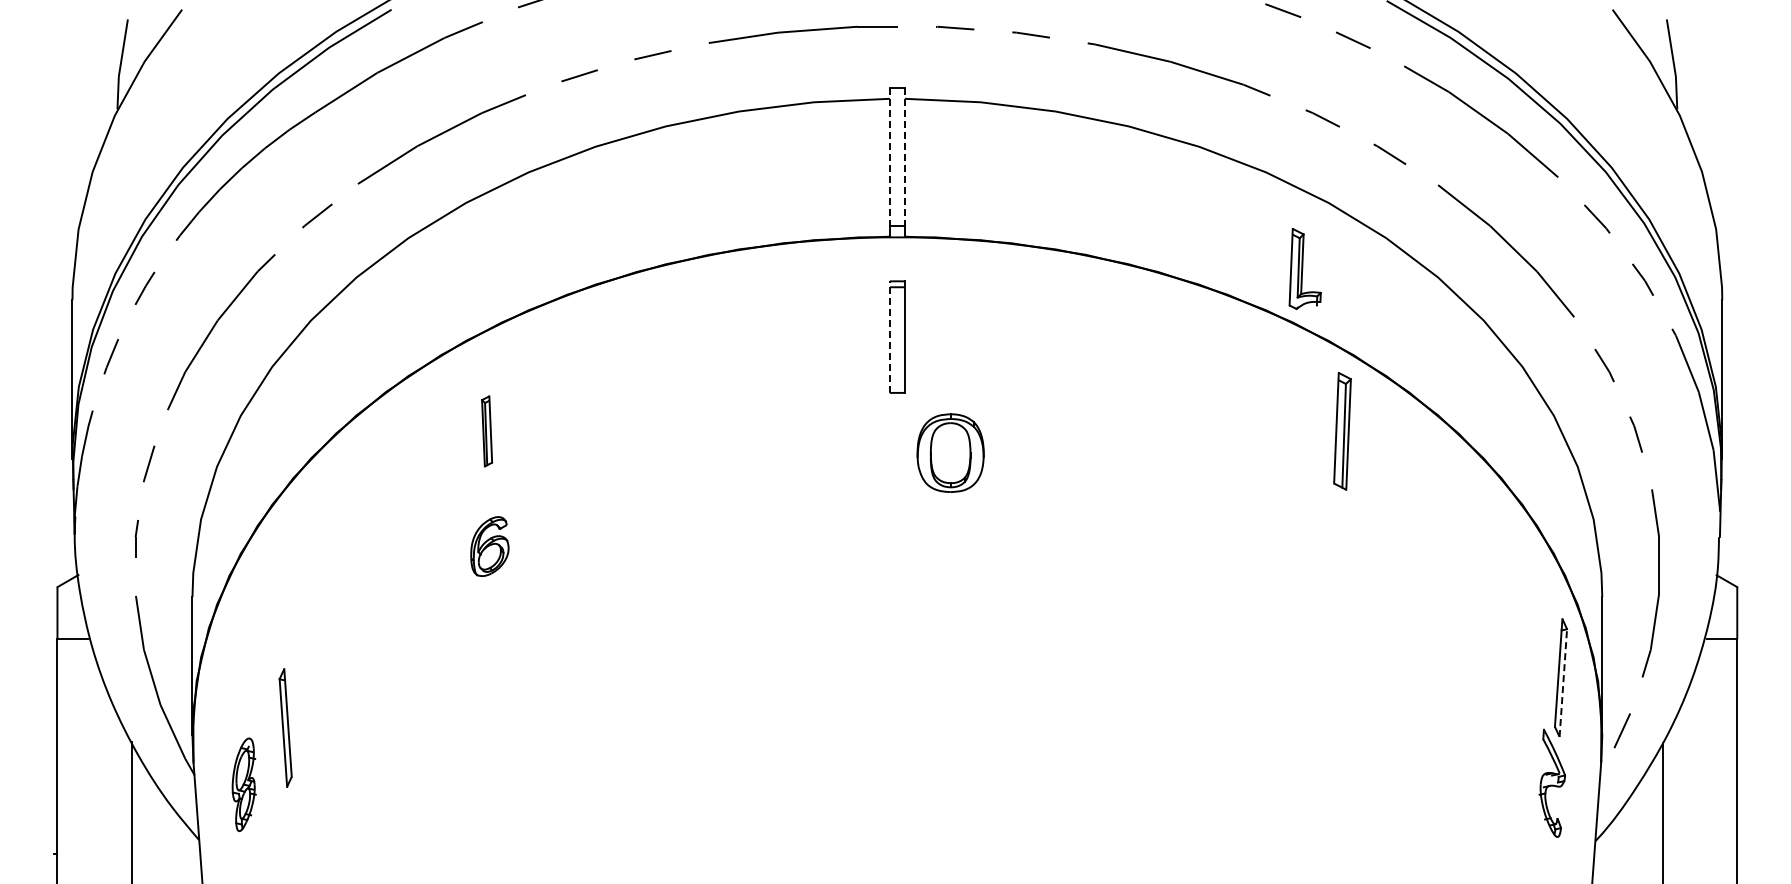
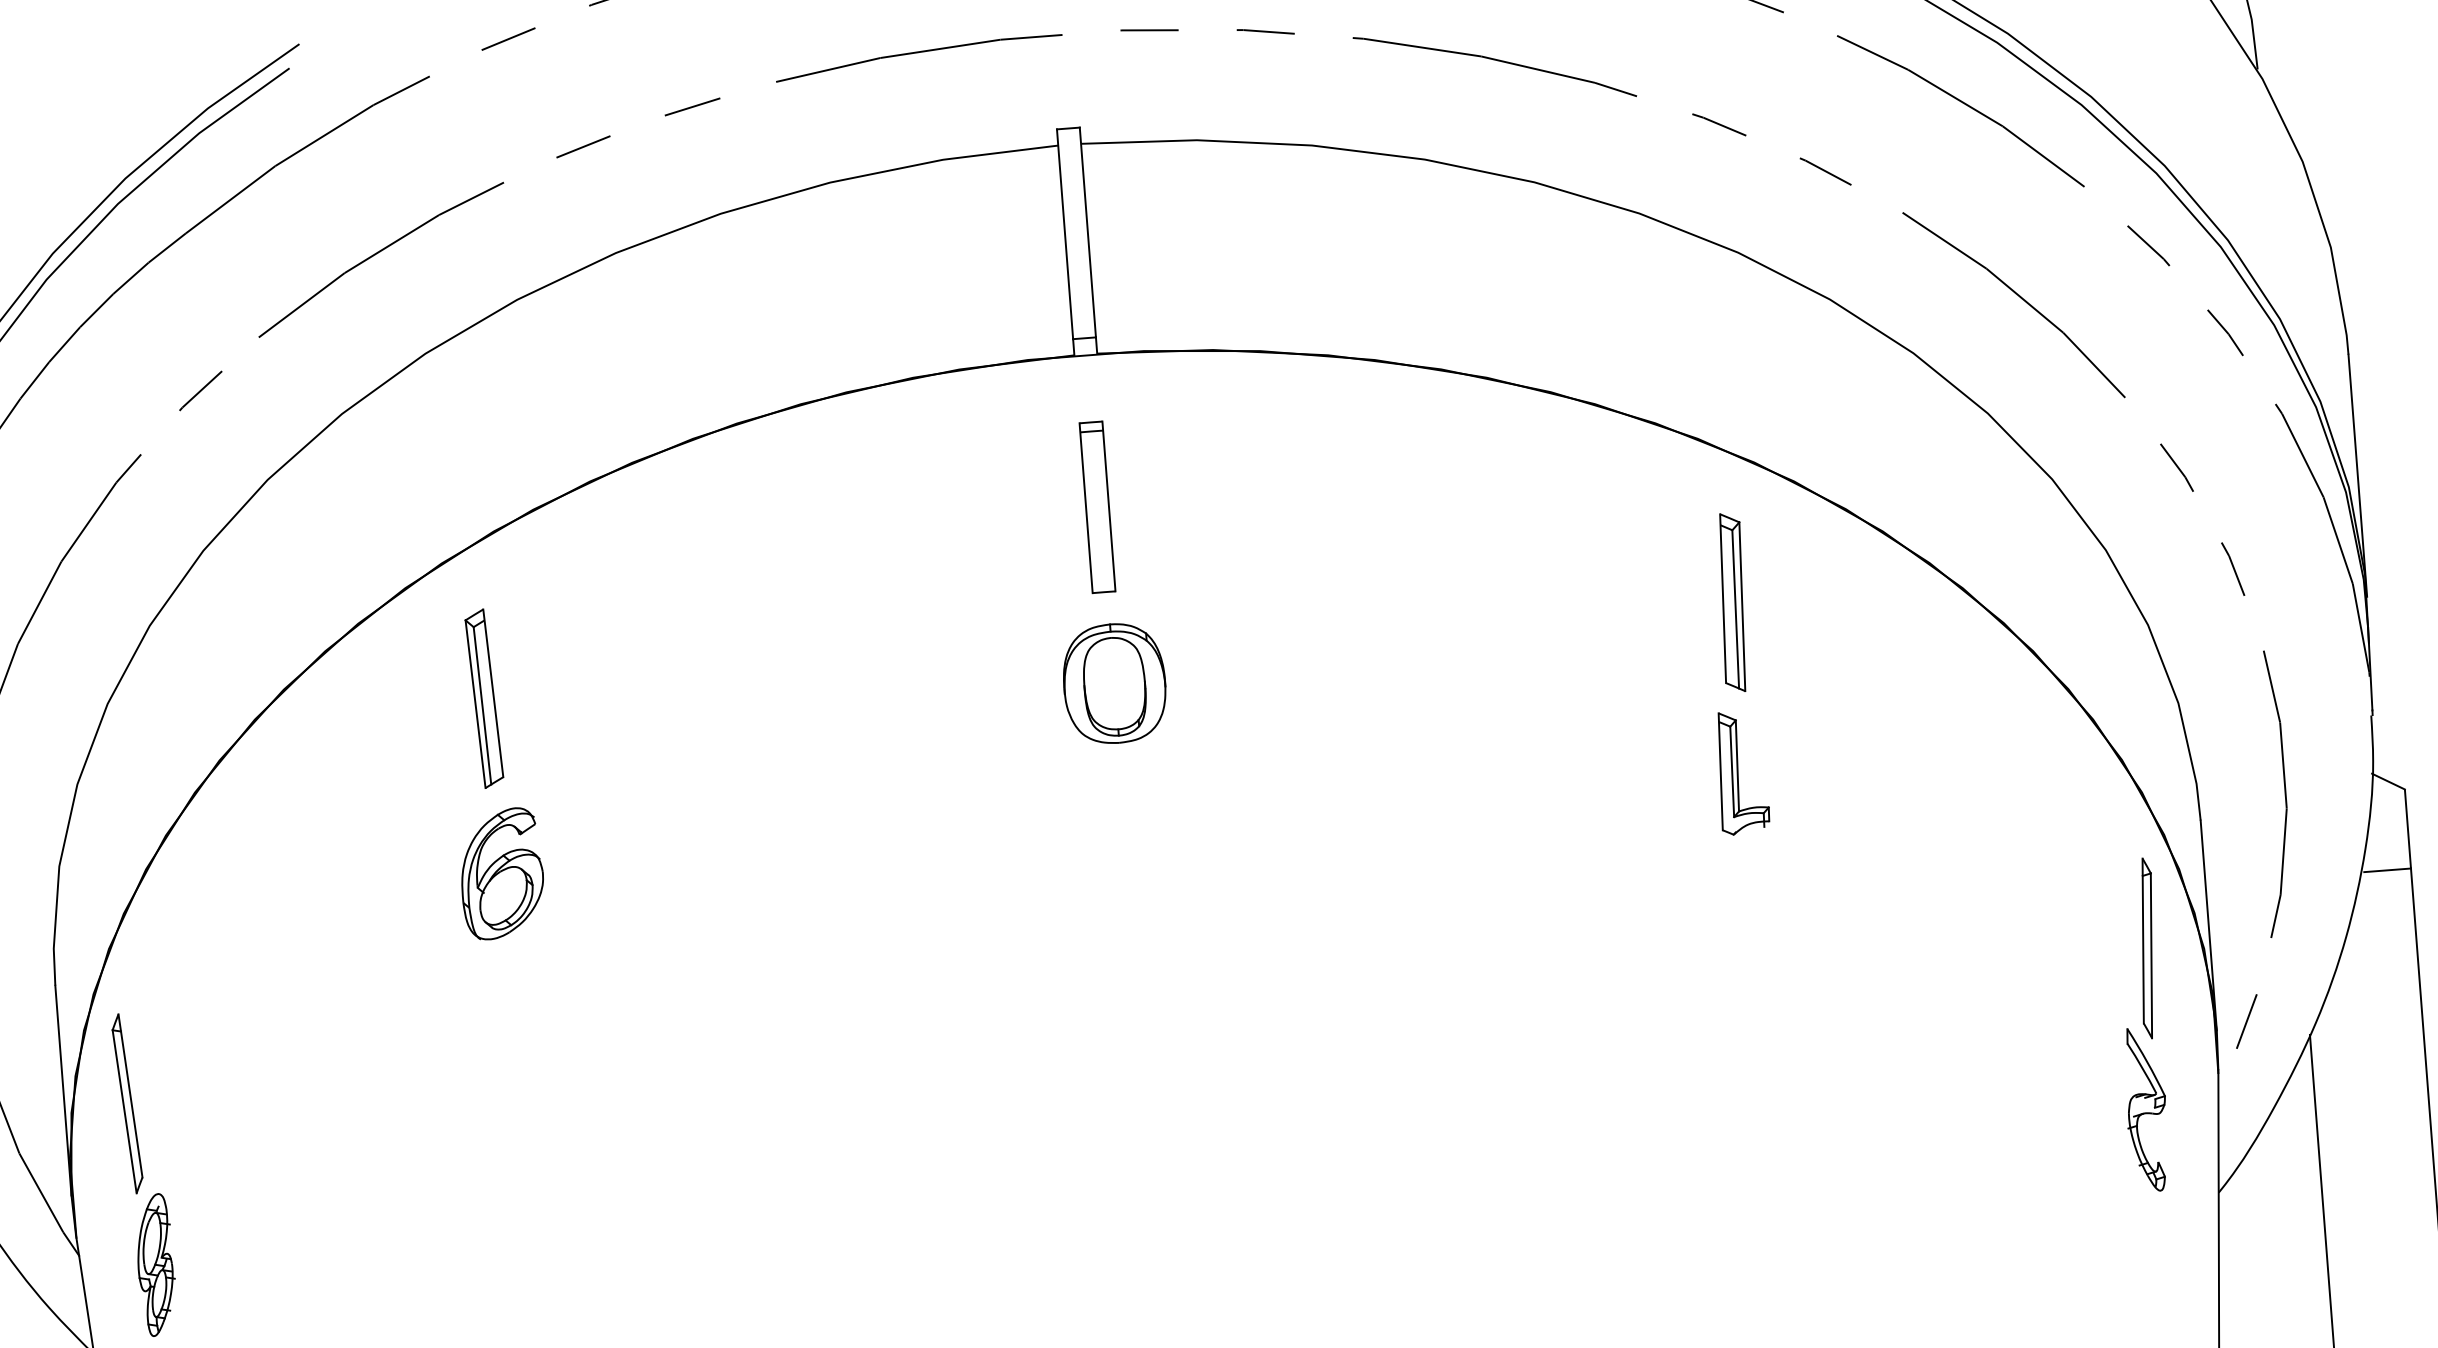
line: (889, 157) -> (1064, 234), dashed -> solid
line: (904, 157) -> (1087, 233), dashed -> solid
part: (1304, 268) -> (1741, 772), moved
line: (889, 337) -> (1085, 508), dashed -> solid
part: (486, 431) -> (483, 699), size x1.67
part: (1342, 431) -> (1732, 602), moved
part: (950, 452) -> (1114, 682), moved
part: (489, 546) -> (501, 873), size x1.43
line: (1563, 682) -> (2151, 954), dashed -> solid
part: (285, 727) -> (127, 1103), moved

